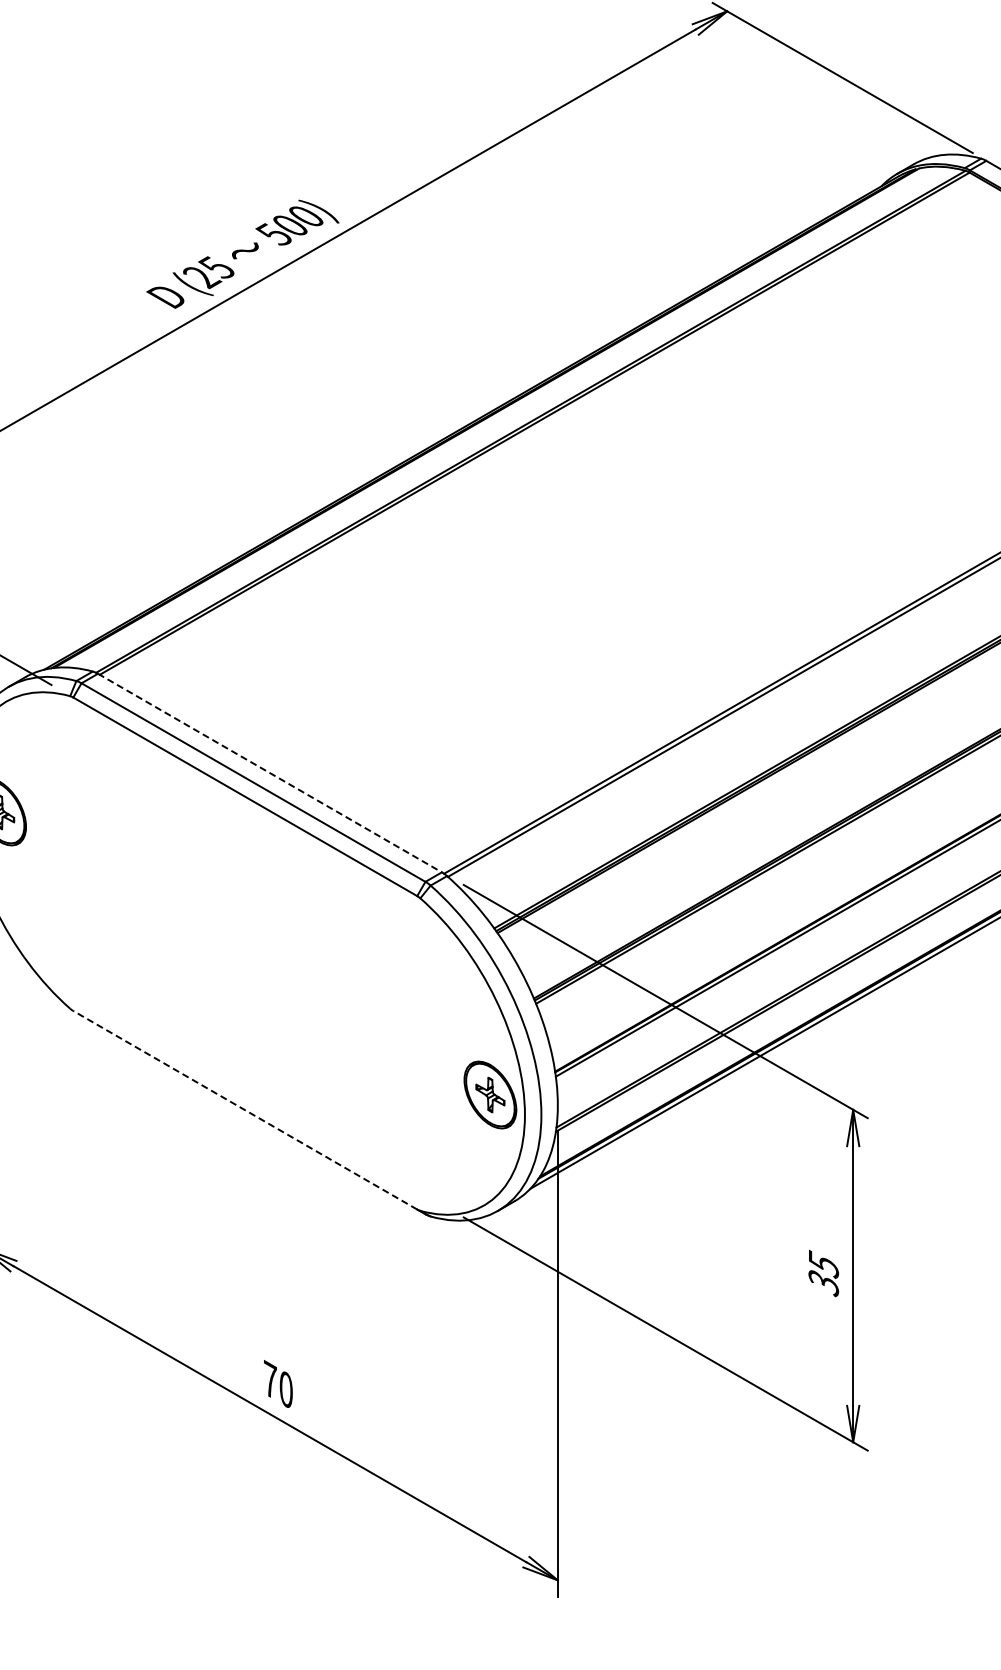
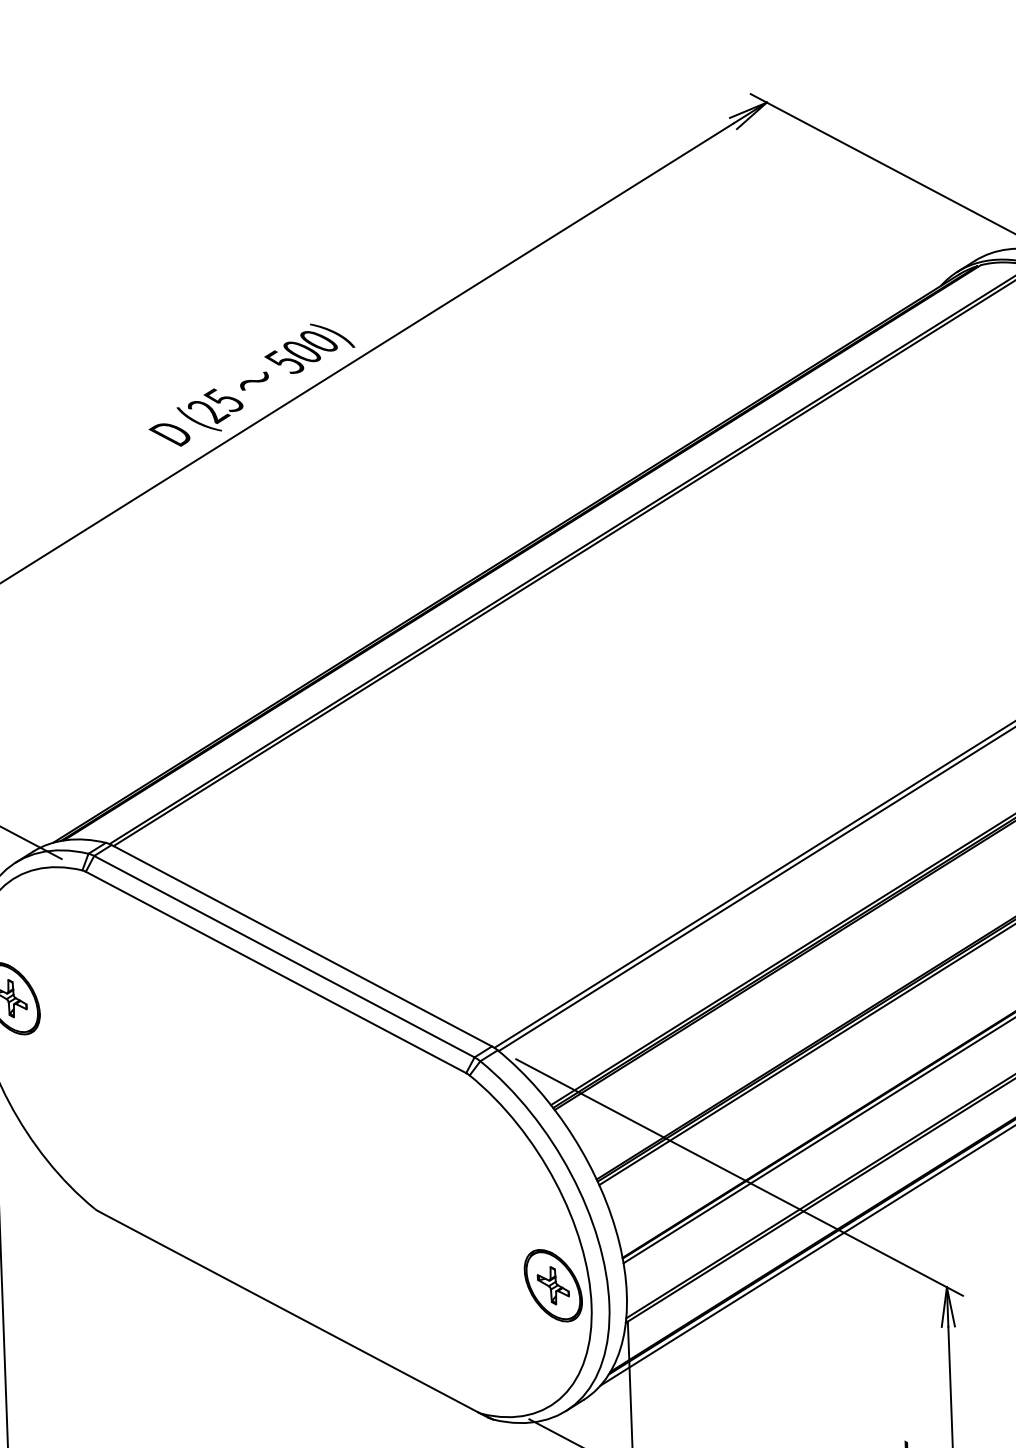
line: (269, 773) -> (301, 946), dashed -> solid
line: (245, 1110) -> (288, 1312), dashed -> solid

